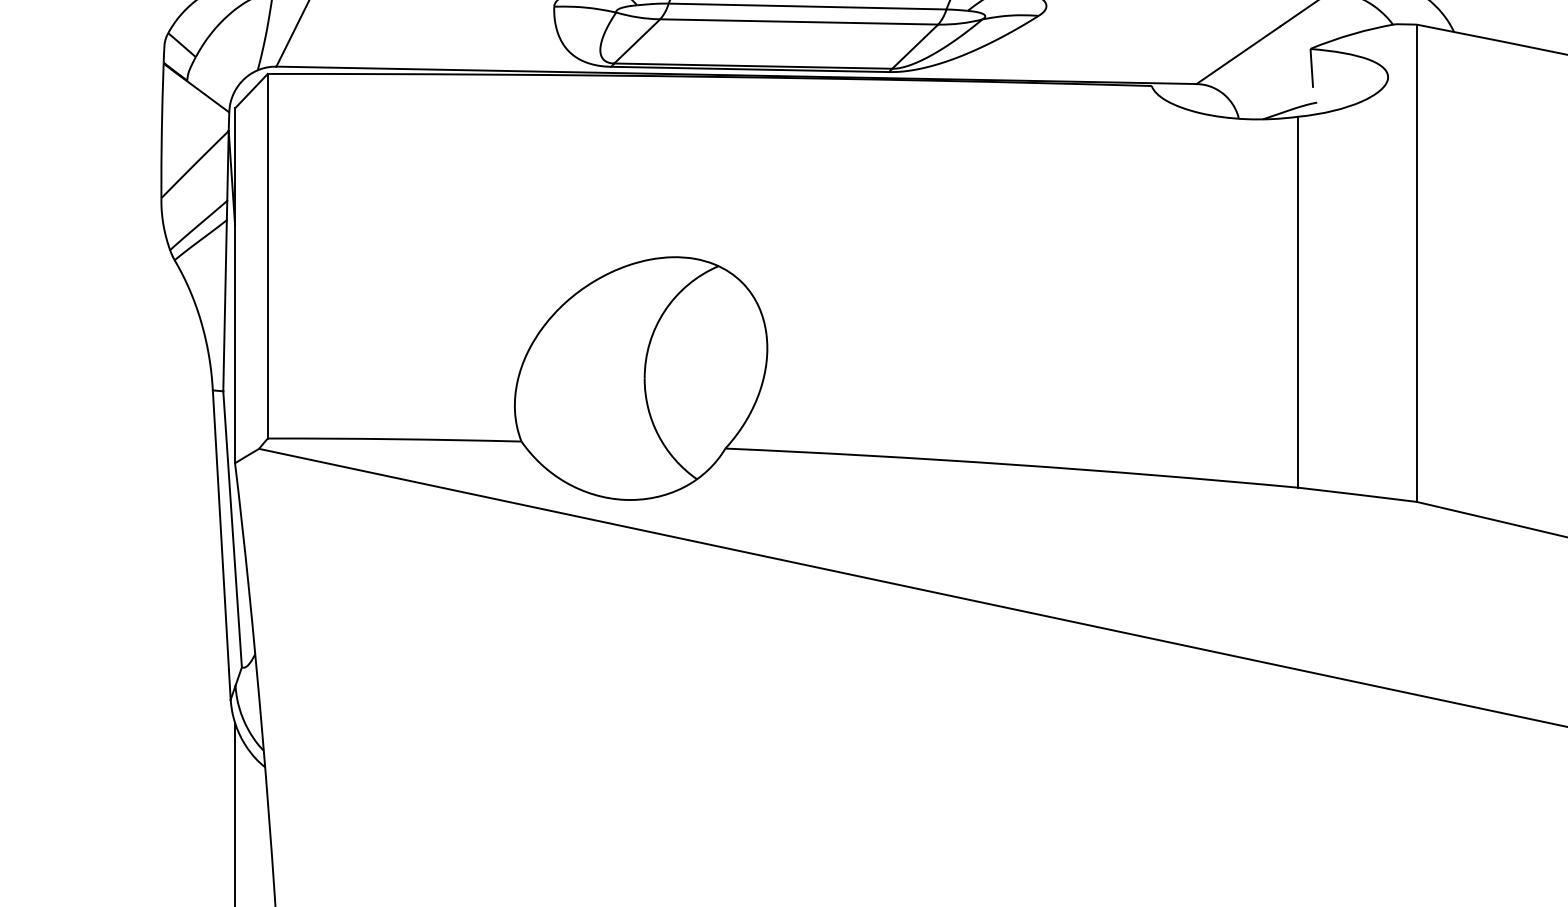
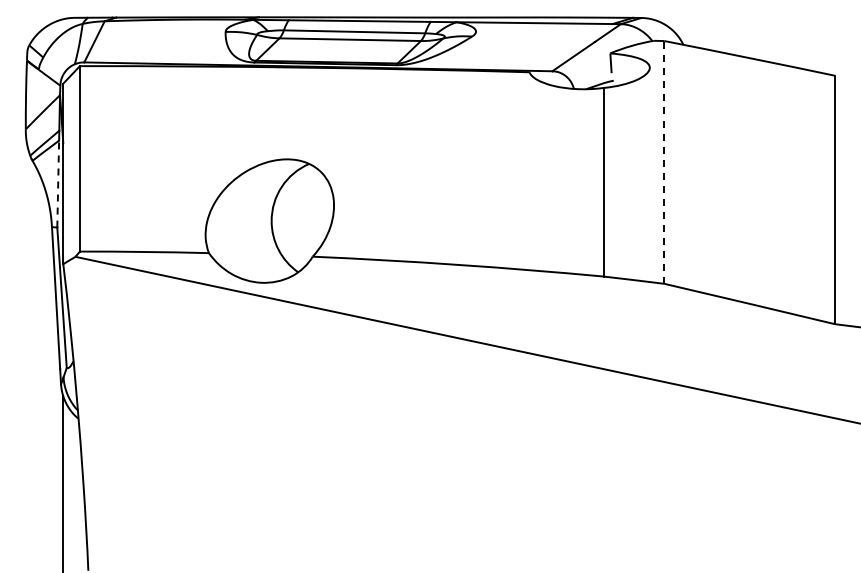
line: (1416, 261) -> (664, 161), solid -> dashed
line: (225, 306) -> (58, 184), solid -> dashed

